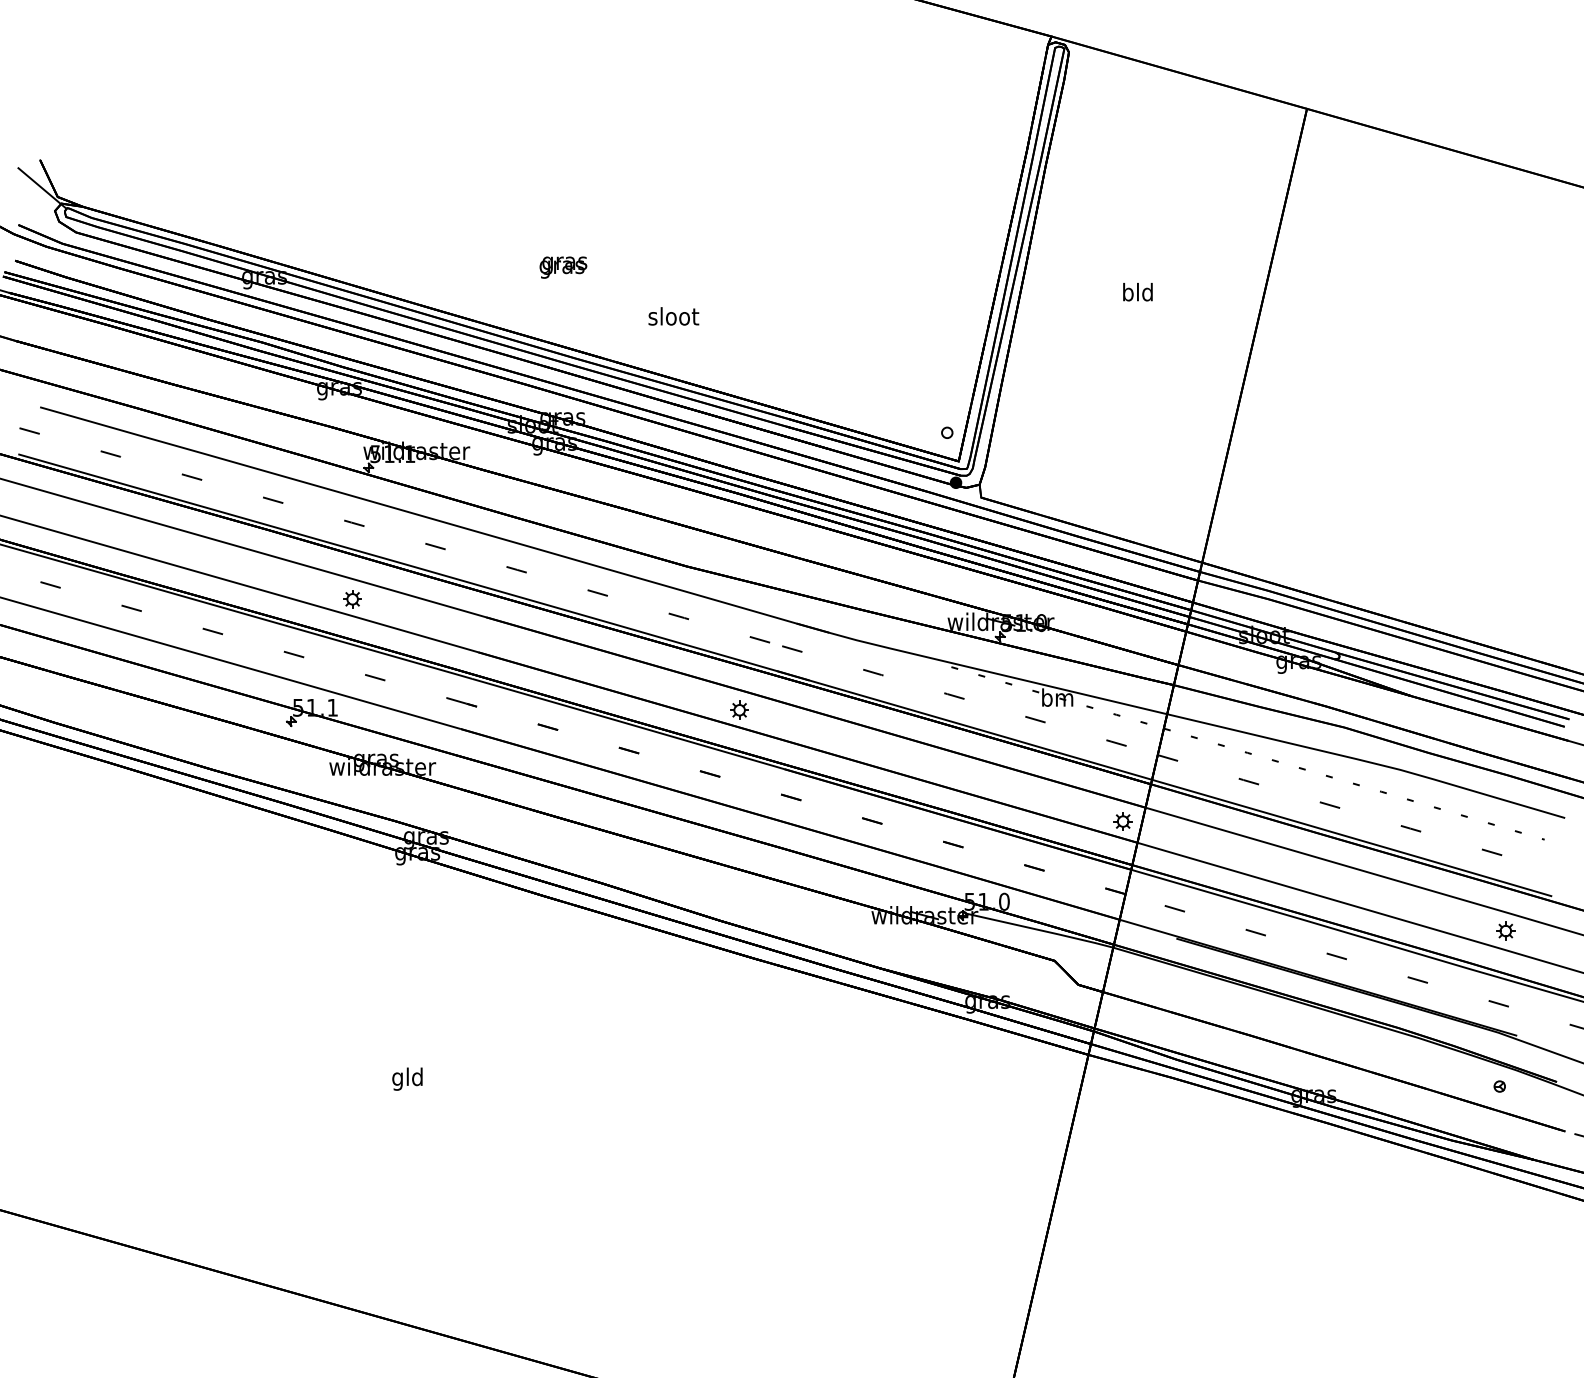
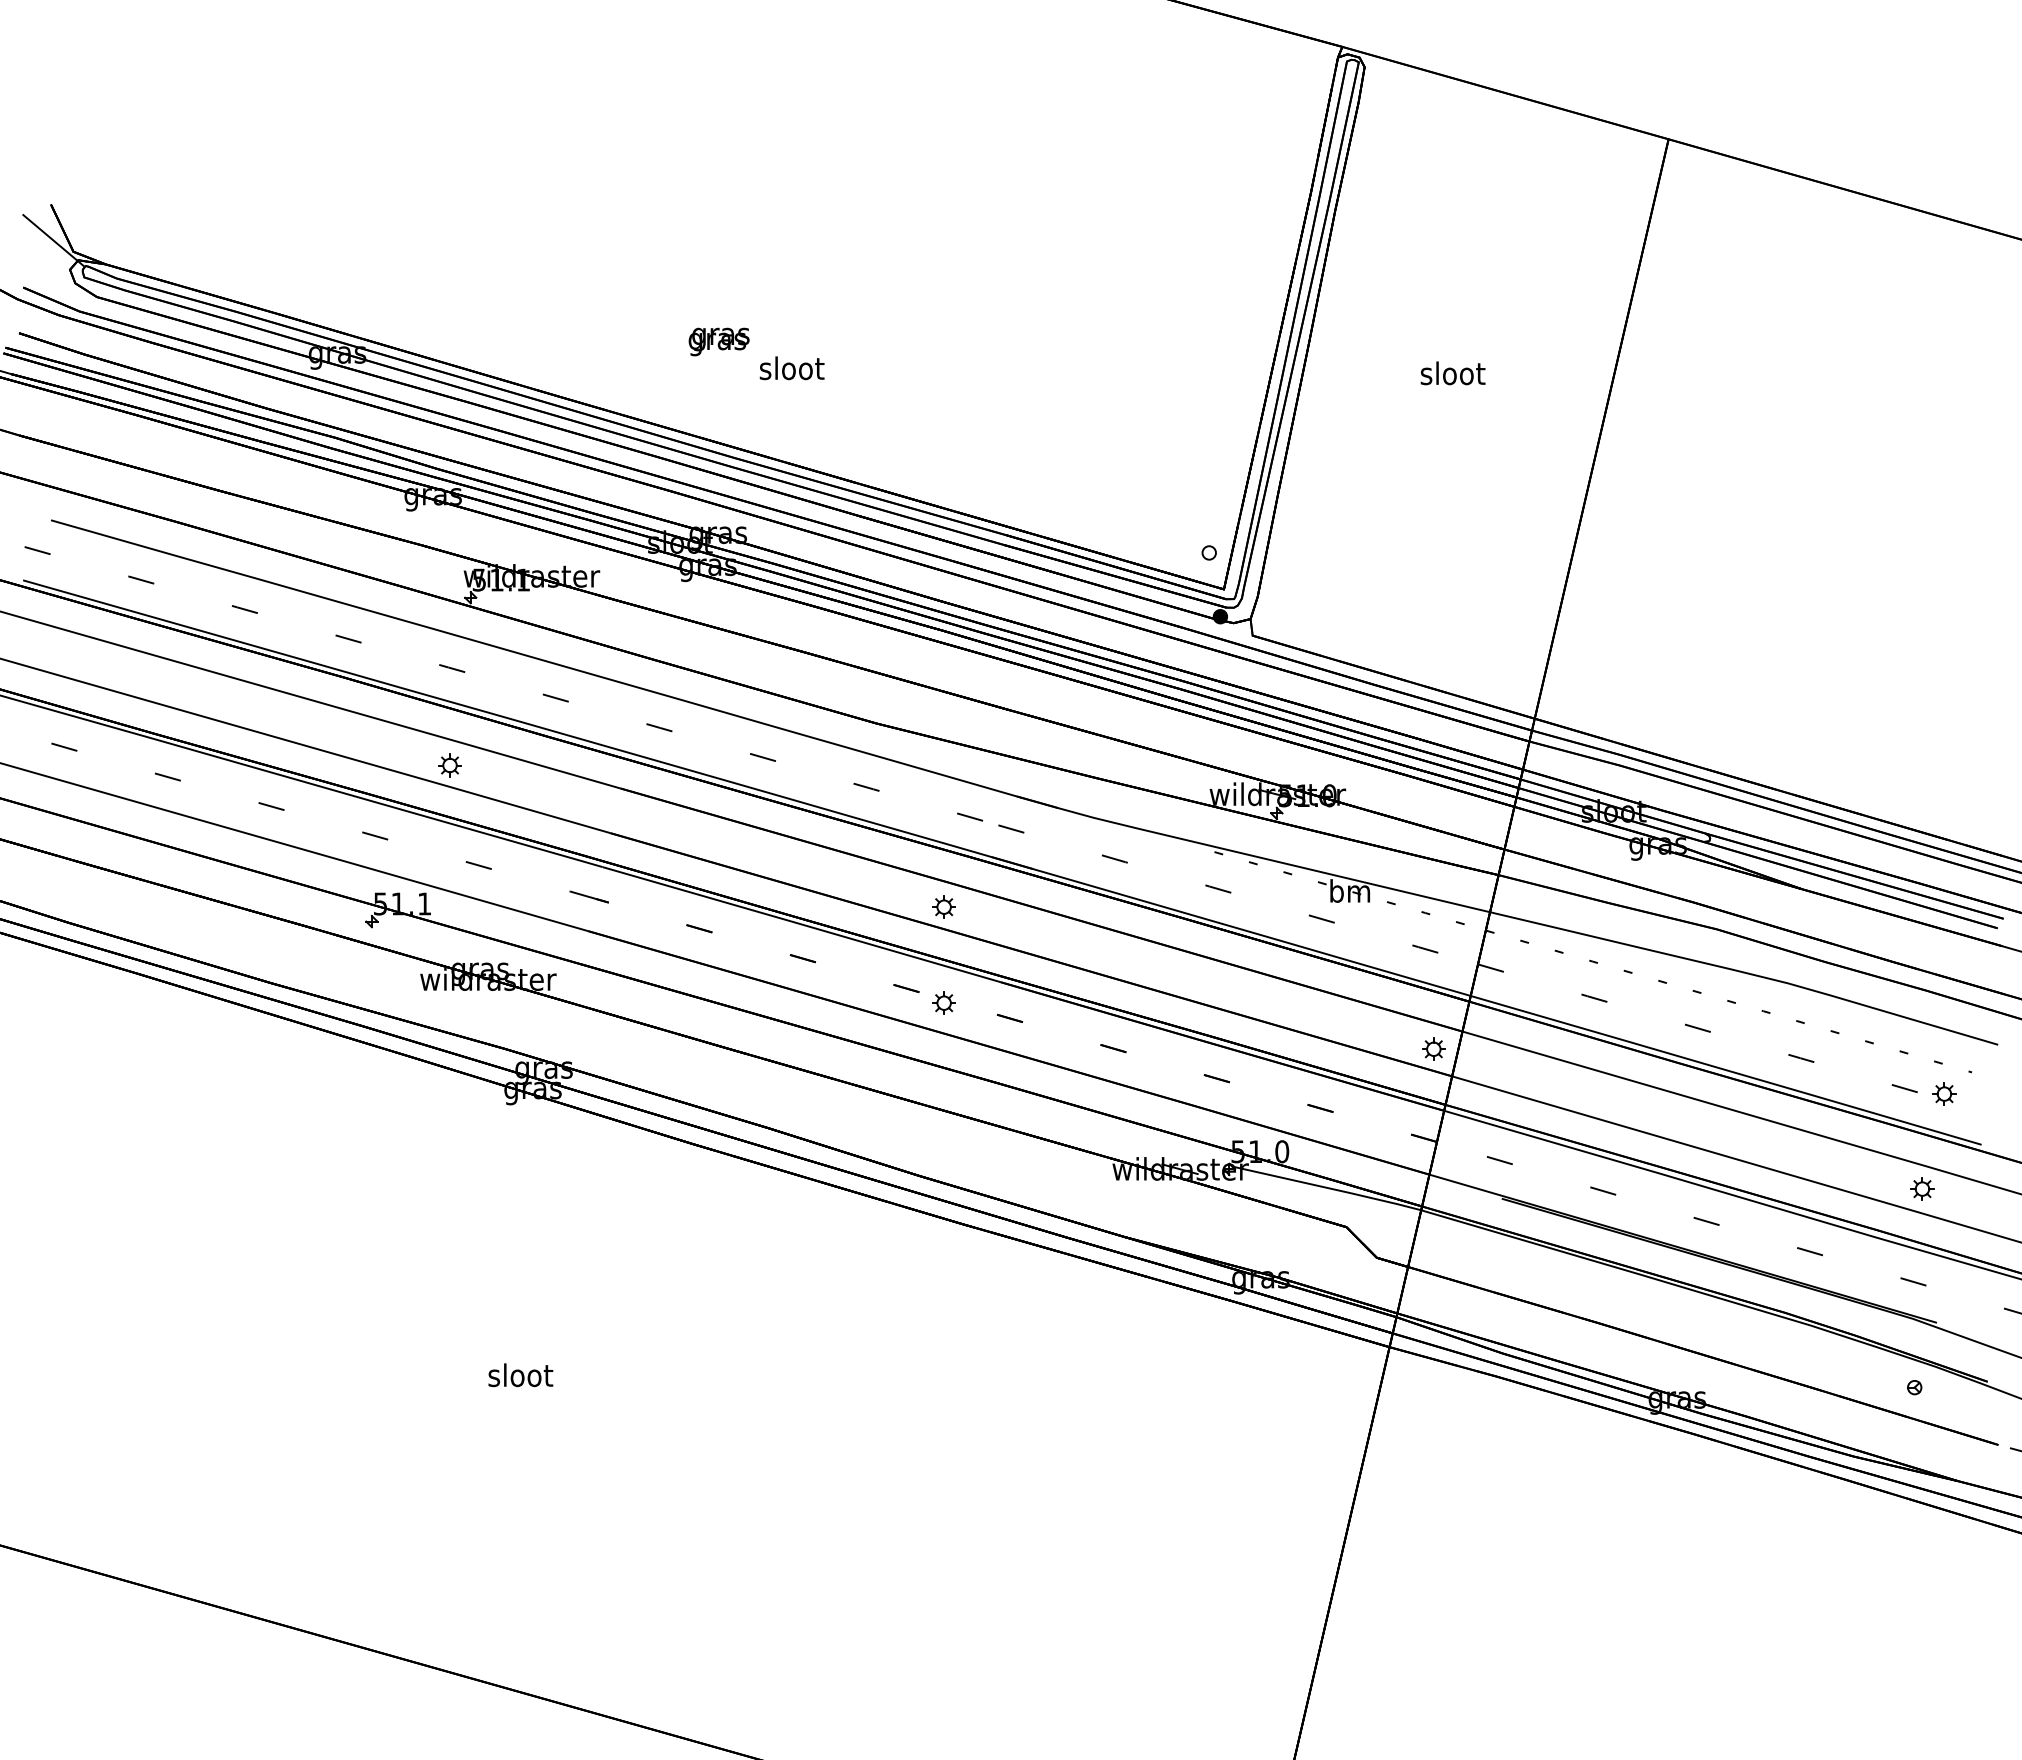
text: (1137, 292) -> (1452, 373), bld -> sloot
text: (673, 316) -> (791, 368), moved
part: (739, 784) -> (943, 1002), added
part: (1523, 856) -> (1944, 1093), added
text: (407, 1079) -> (520, 1378), gld -> sloot

